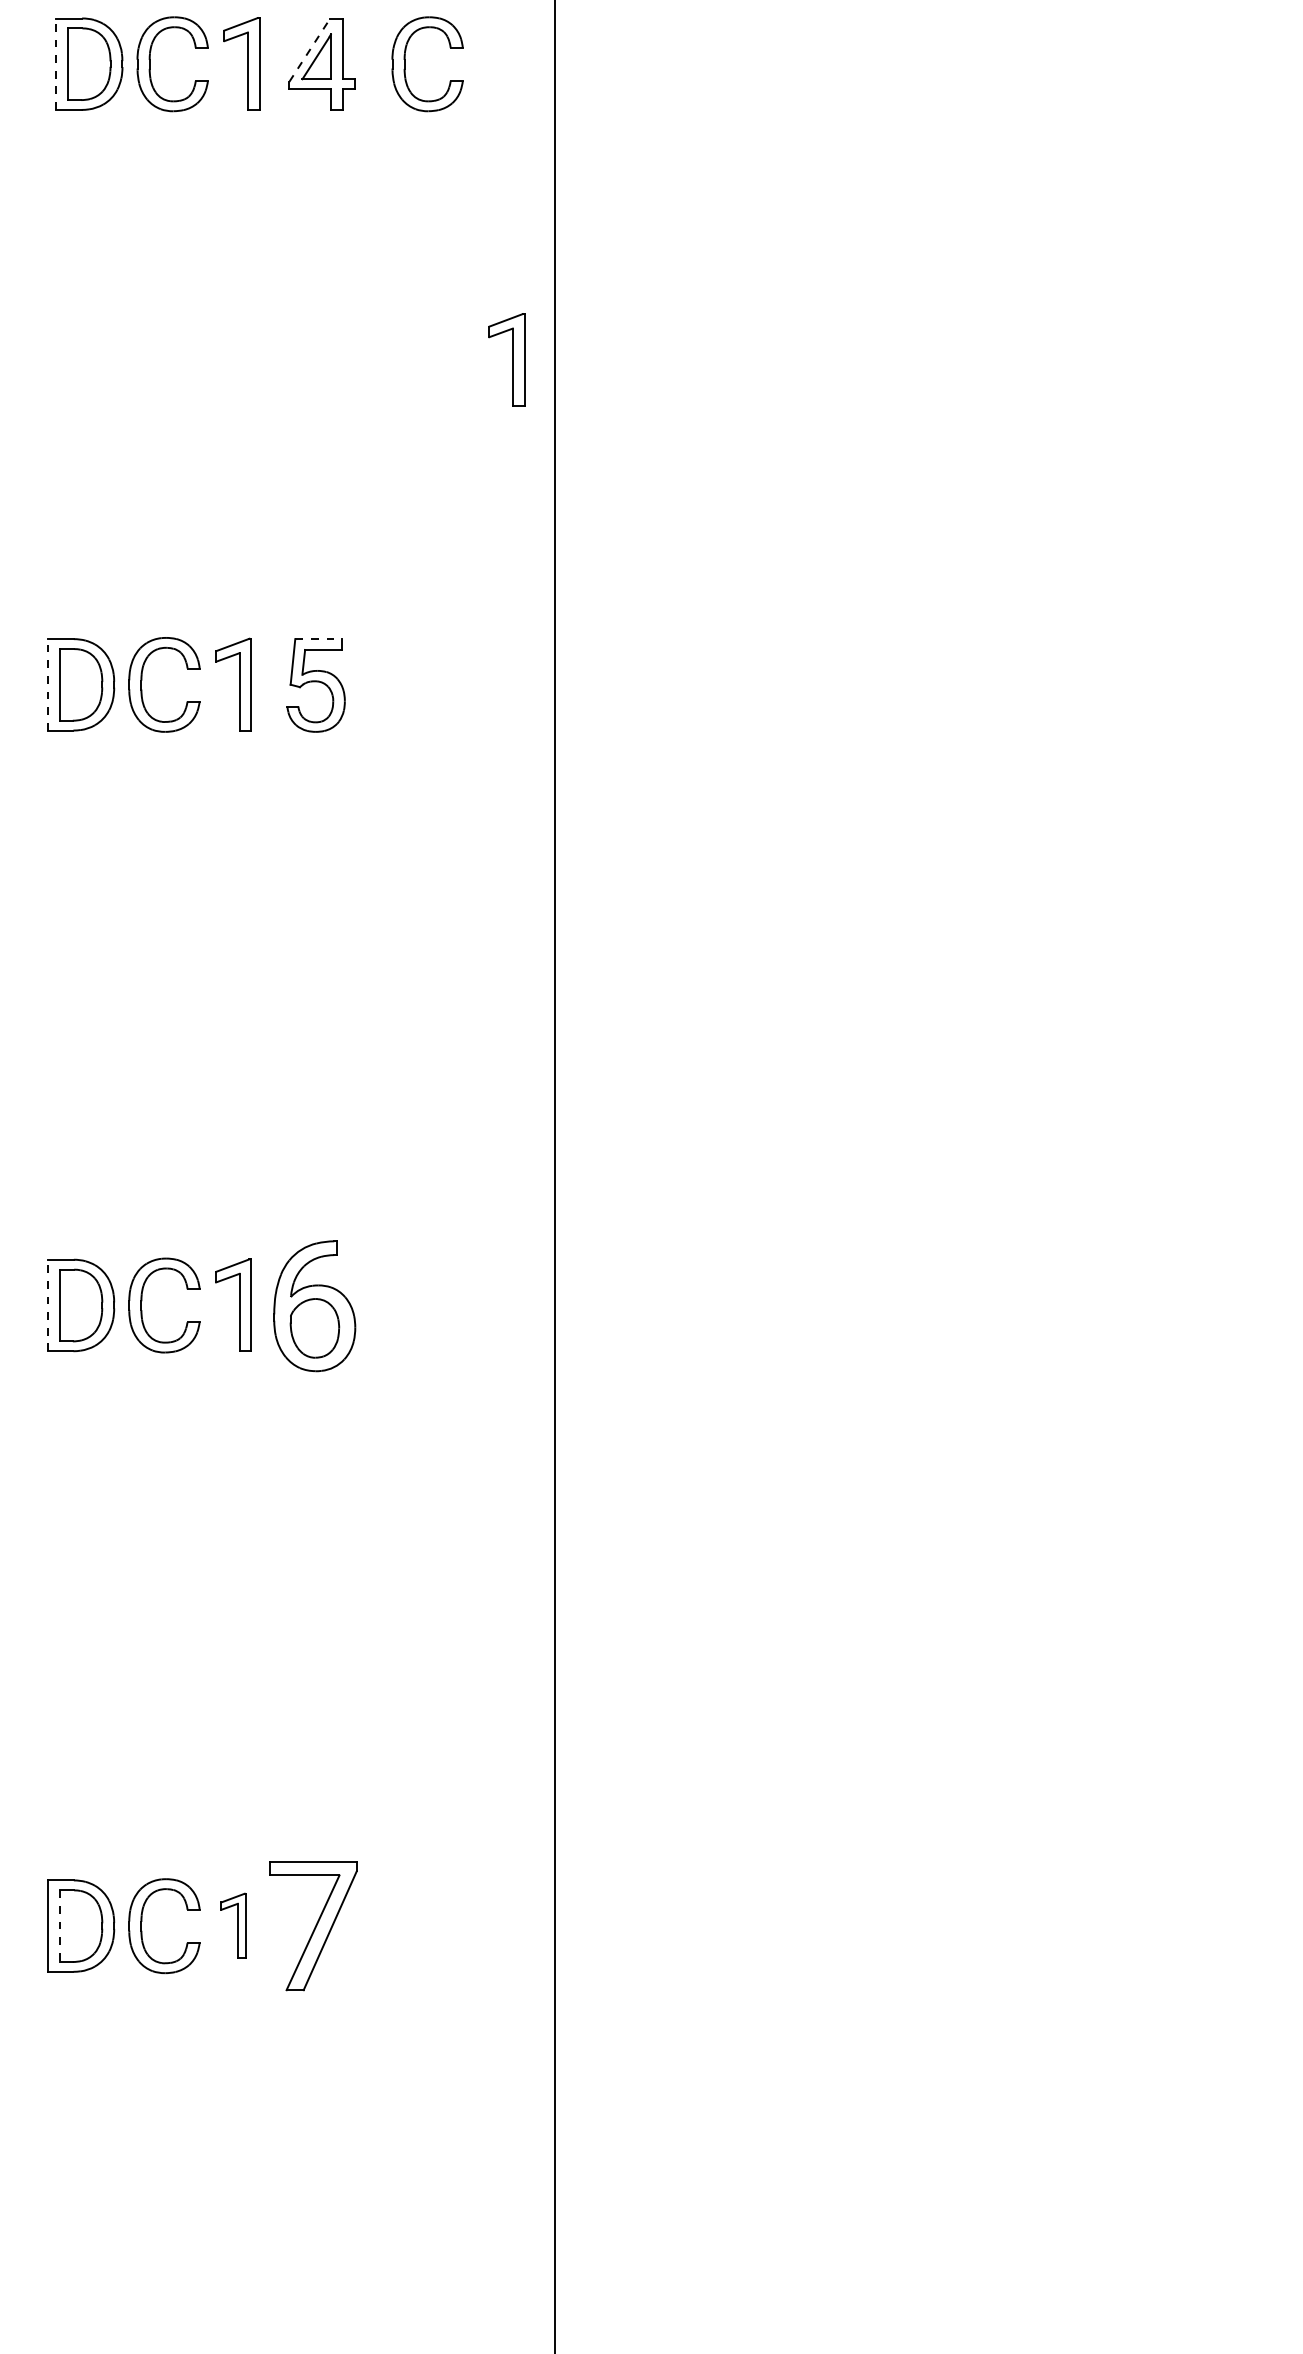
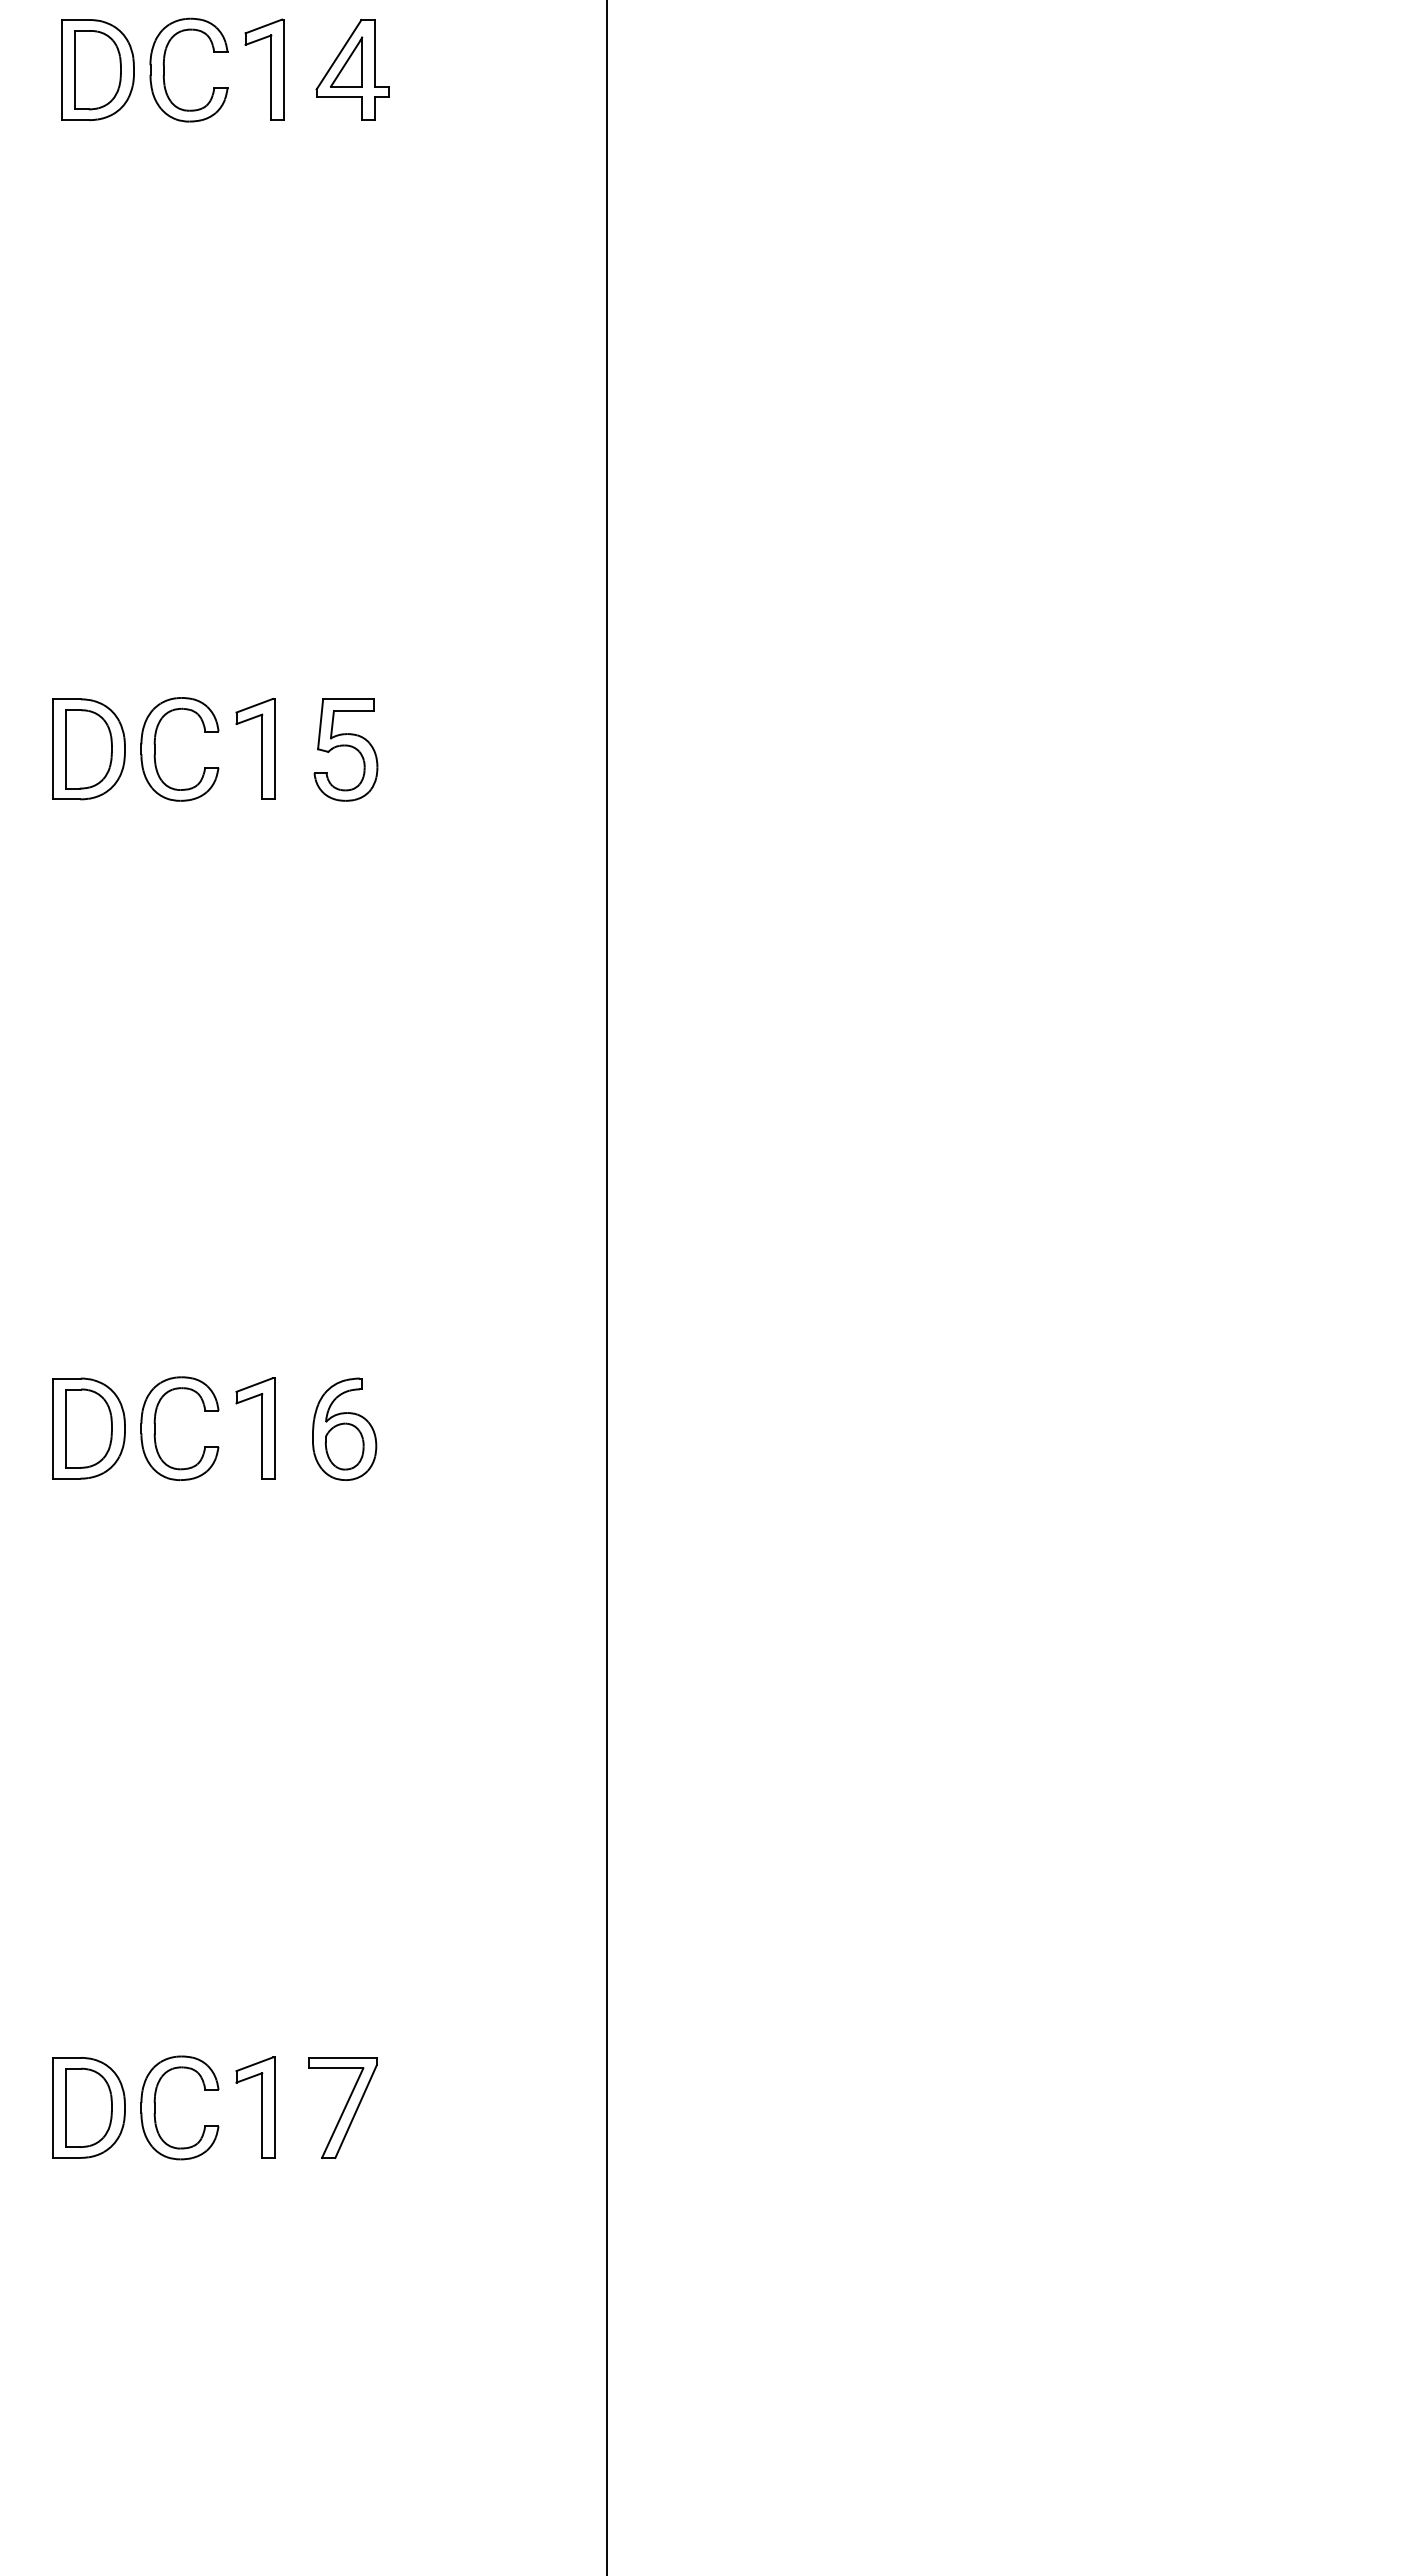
line: (310, 49) -> (339, 54), dashed -> solid
line: (56, 63) -> (61, 69), dashed -> solid
part: (405, 63) -> (443, 69), removed
part: (506, 359) -> (554, 393), removed
line: (318, 639) -> (348, 699), dashed -> solid
line: (48, 684) -> (52, 748), dashed -> solid
line: (48, 1305) -> (52, 1428), dashed -> solid
part: (314, 1305) -> (344, 1428), size x0.71
part: (233, 1925) -> (255, 2107), size x1.43
part: (312, 1925) -> (342, 2107), size x0.71
line: (59, 1926) -> (65, 2108), dashed -> solid

